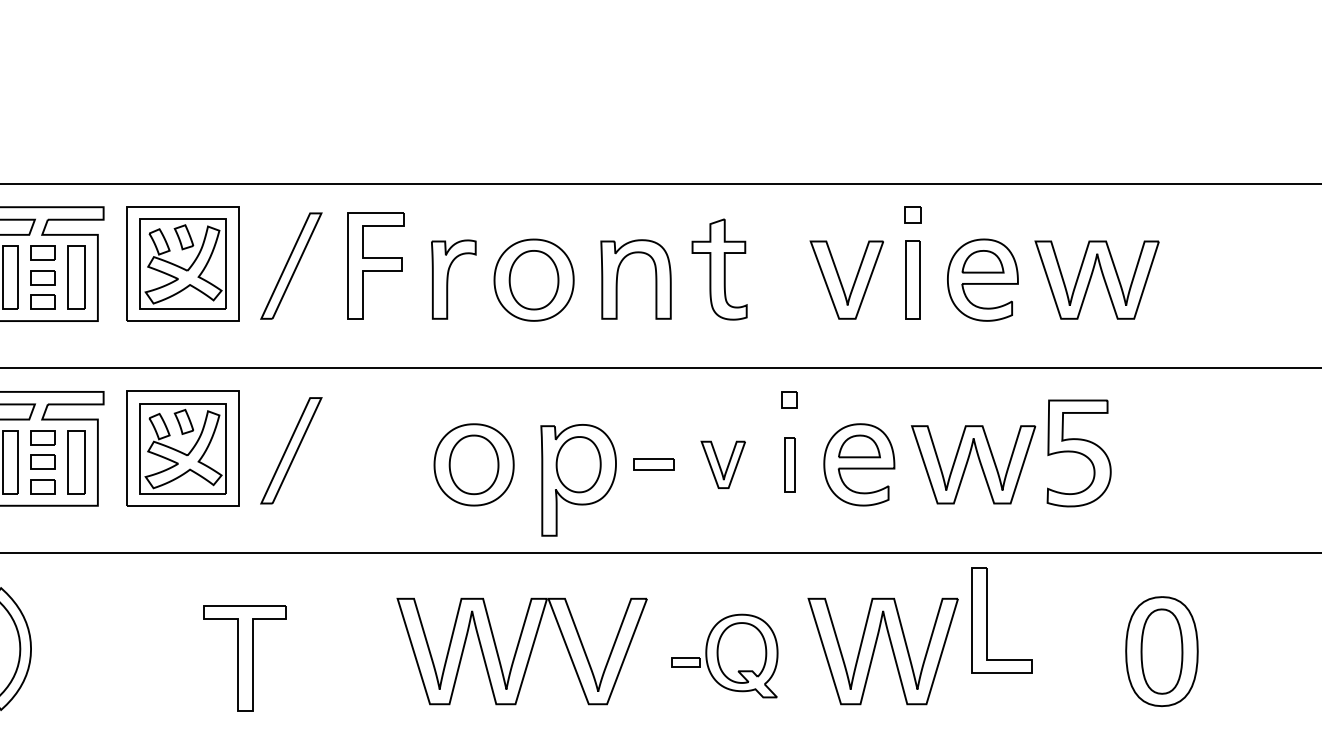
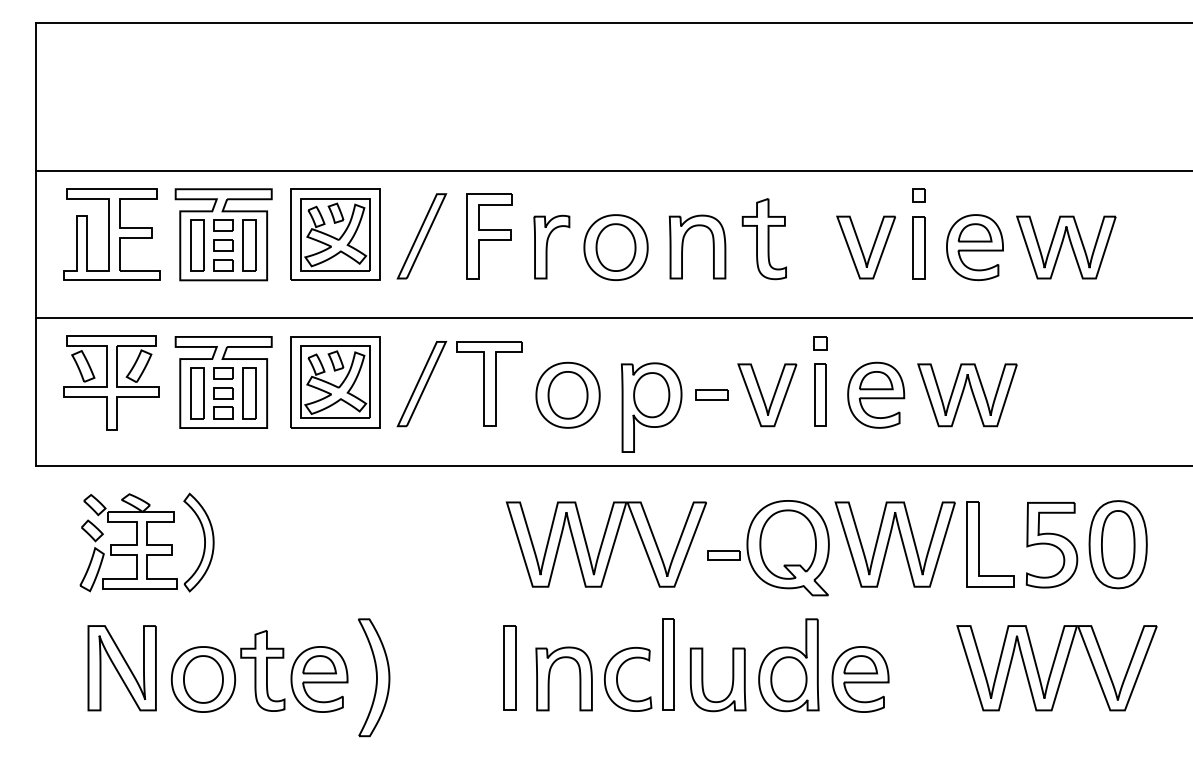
part: (1078, 453) -> (1051, 545), moved
part: (789, 463) -> (820, 394), size x1.43
part: (723, 465) -> (767, 395), size x1.67
part: (988, 620) -> (979, 544), moved
part: (724, 656) -> (768, 548), size x1.43
part: (244, 657) -> (489, 383), moved

